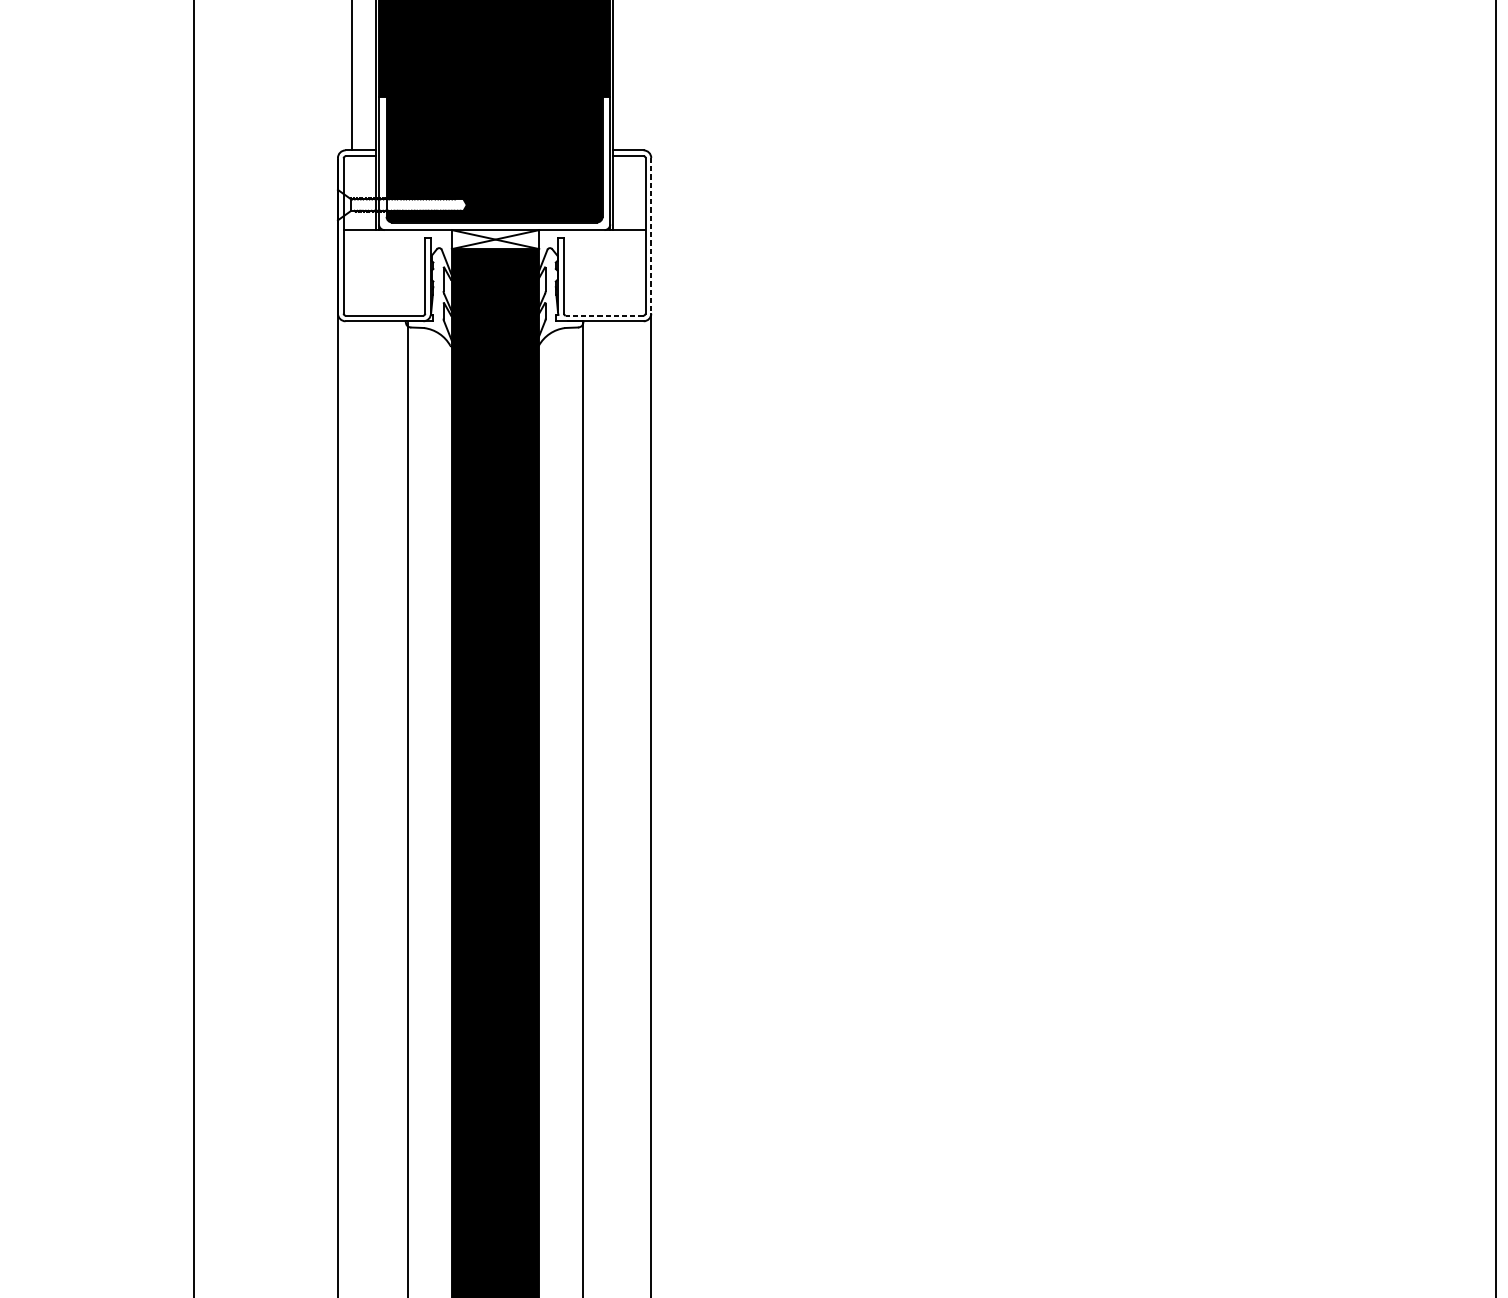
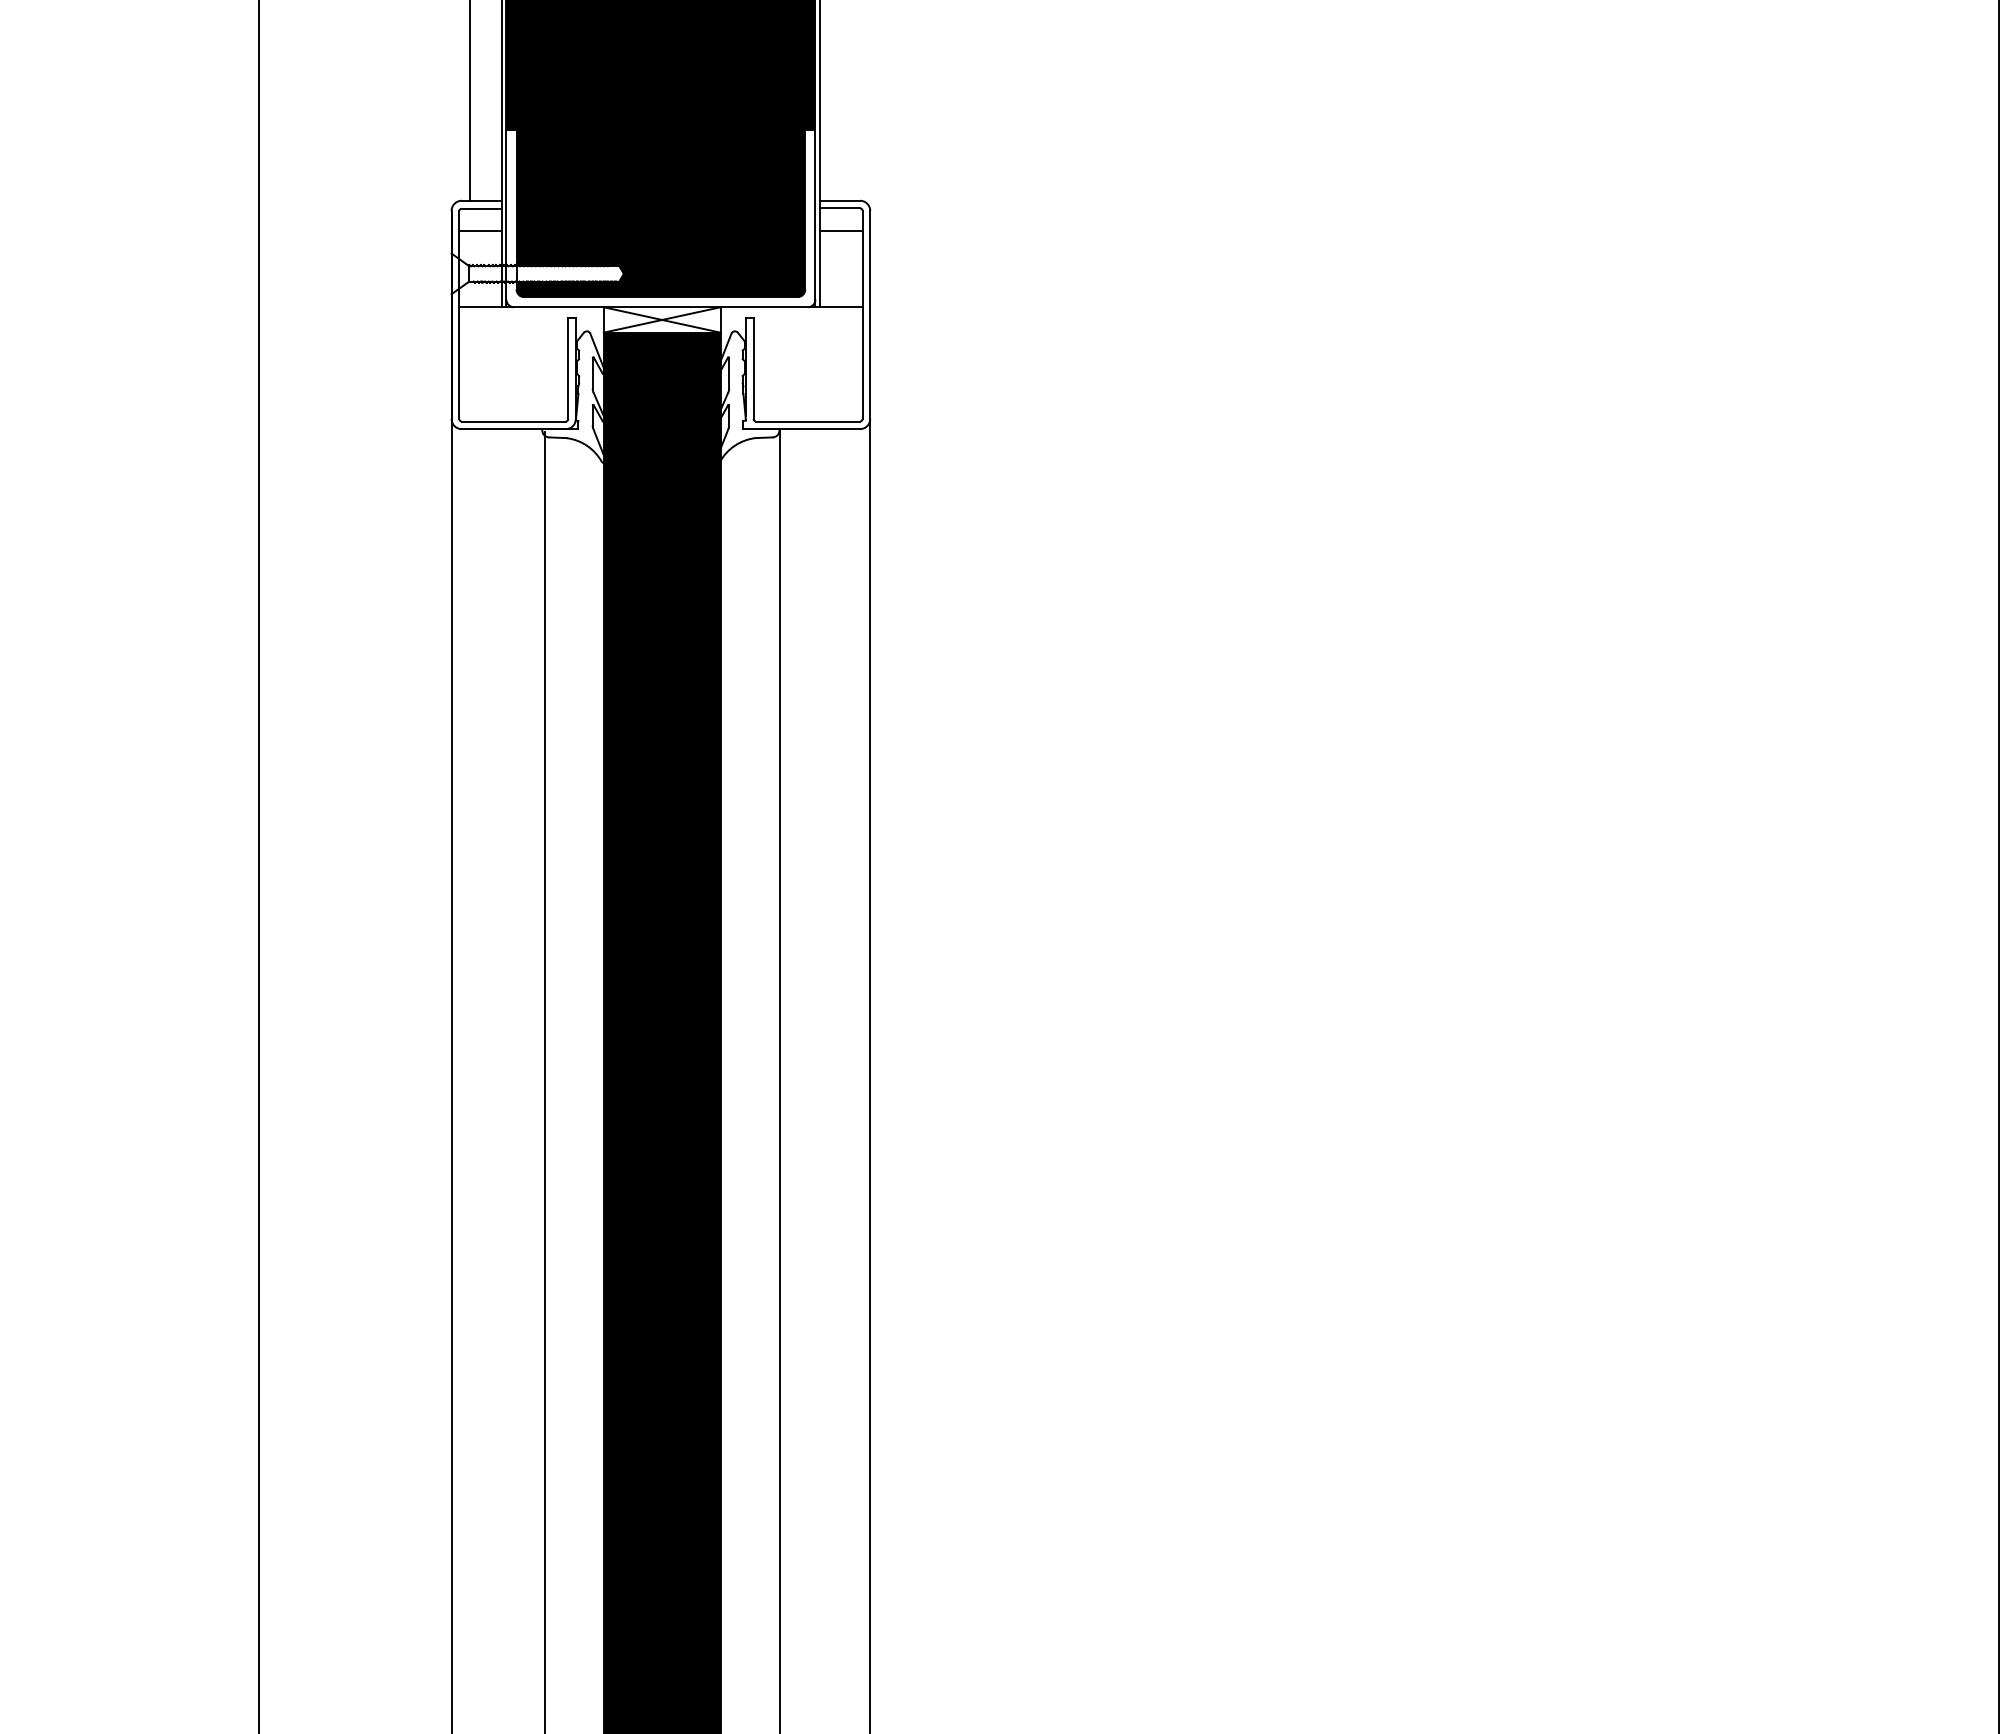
line: (359, 173) -> (480, 231), added
line: (629, 173) -> (840, 231), added
line: (651, 236) -> (870, 315), dashed -> solid
line: (604, 315) -> (807, 421), dashed -> solid

